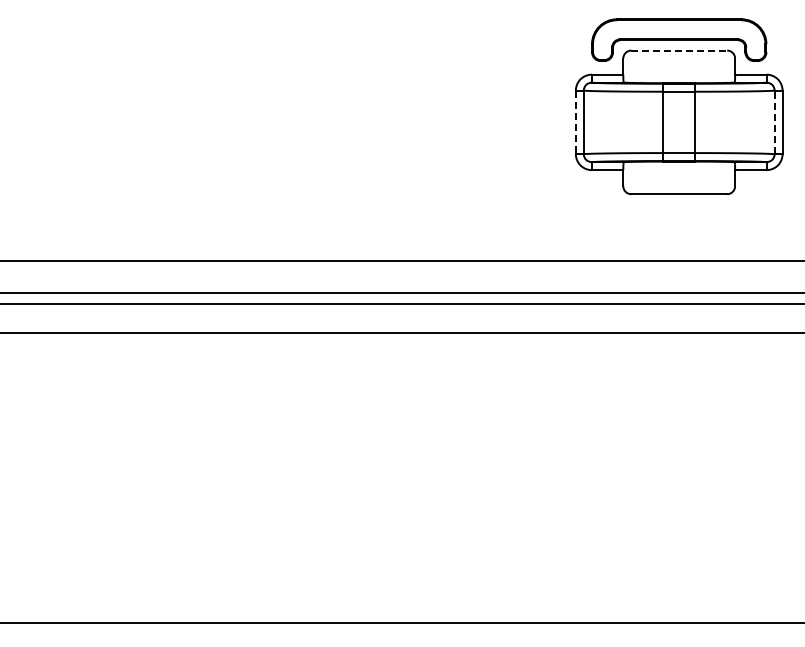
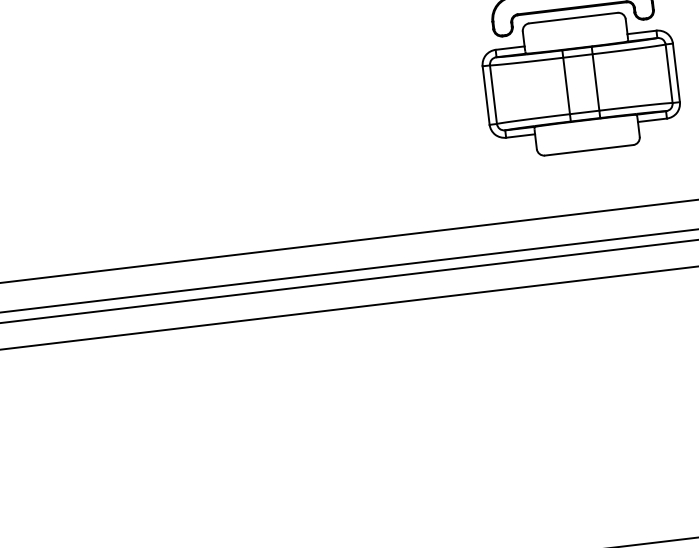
line: (679, 50) -> (573, 18), dashed -> solid
line: (575, 122) -> (485, 95), dashed -> solid
line: (774, 122) -> (668, 73), dashed -> solid

